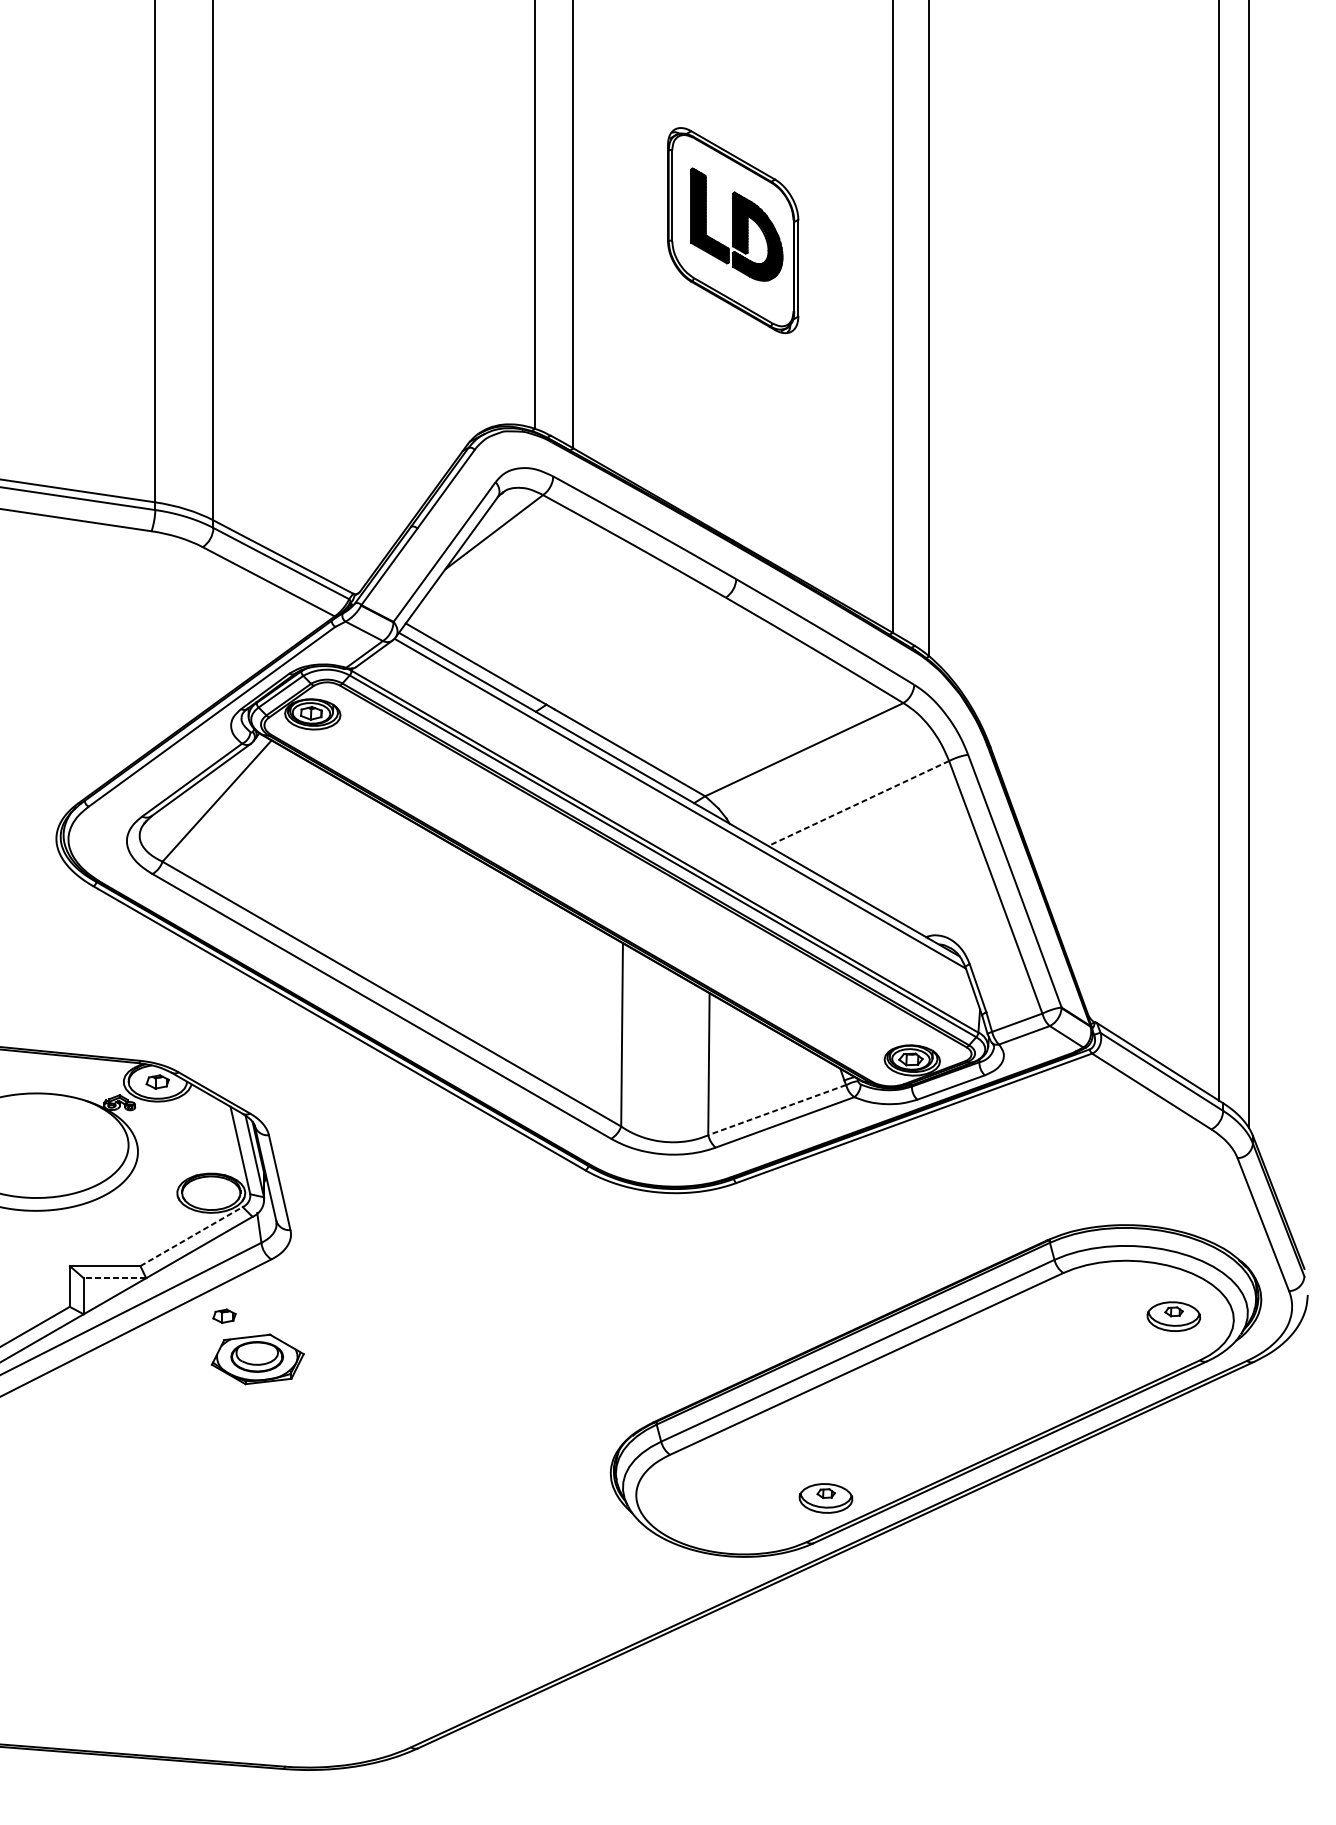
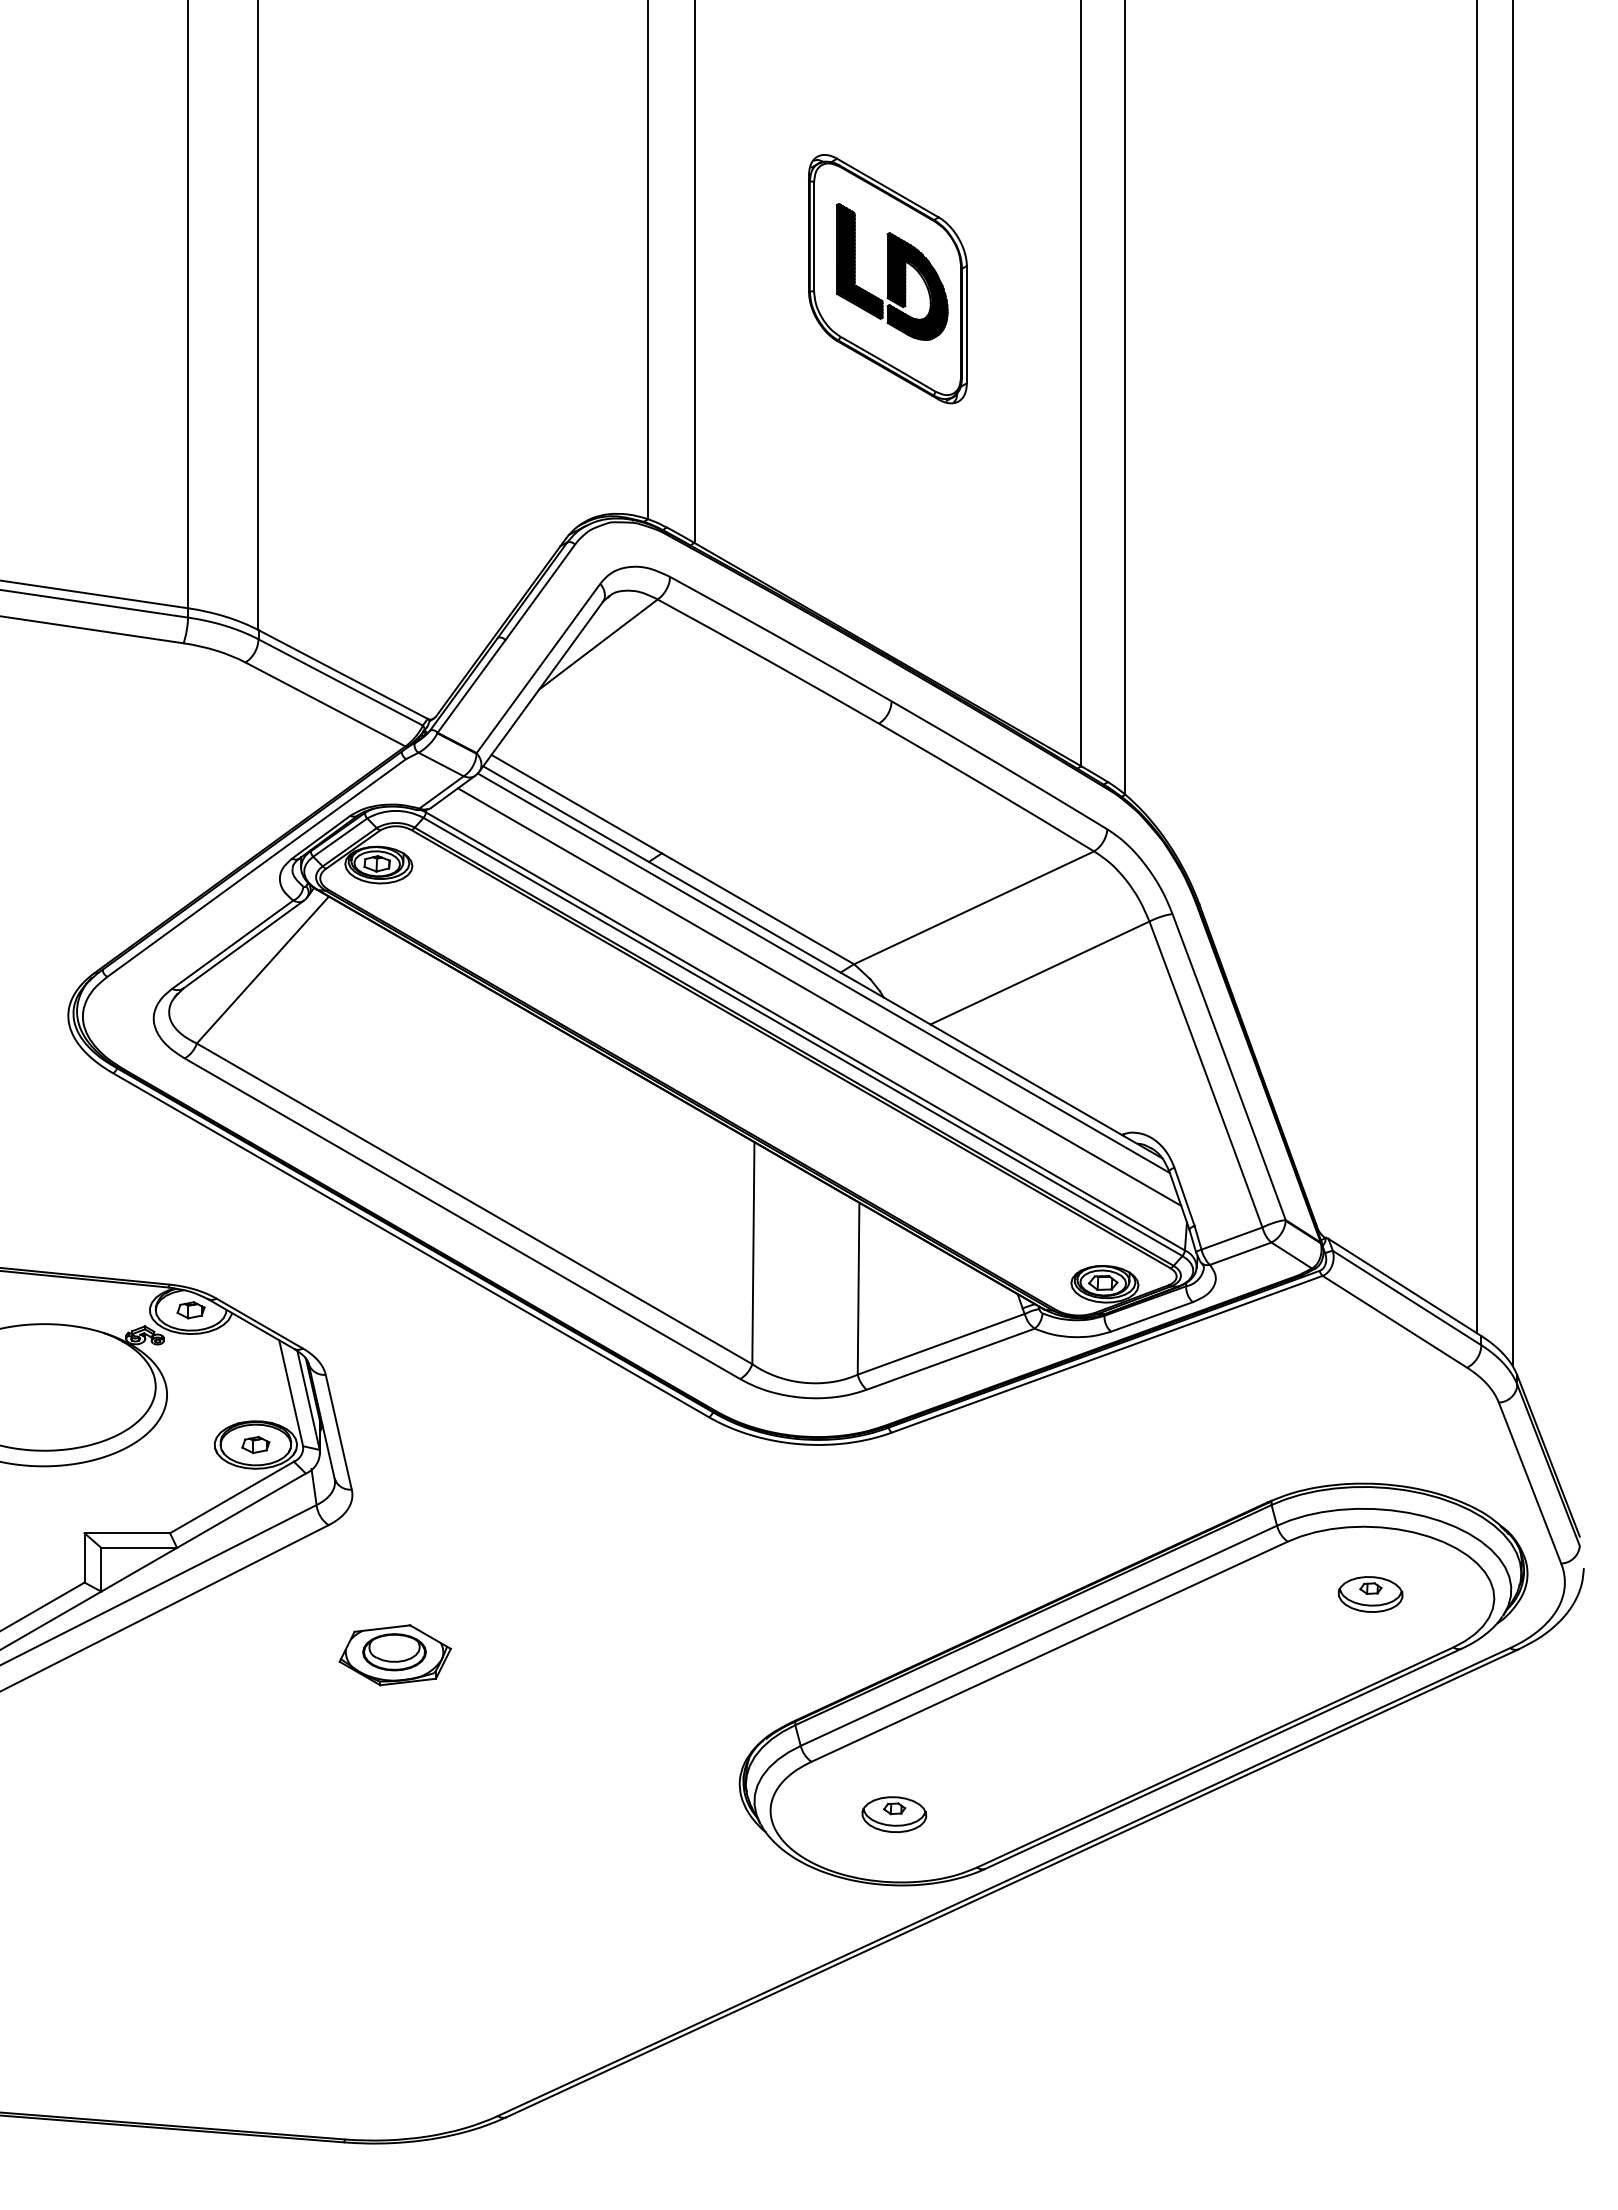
line: (859, 803) -> (1040, 973), dashed -> solid
line: (676, 822) -> (819, 996), added
line: (777, 1110) -> (941, 1344), dashed -> solid
line: (191, 1236) -> (232, 1497), dashed -> solid
line: (115, 1277) -> (139, 1547), dashed -> solid
part: (224, 1315) -> (255, 1444), moved
part: (1173, 1316) -> (1370, 1594), moved
part: (257, 1359) -> (394, 1655), moved
part: (826, 1498) -> (894, 1814), moved

